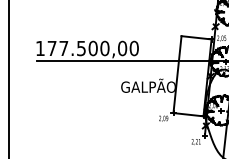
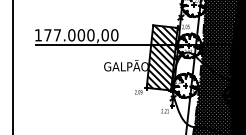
text: (81, 48) -> (71, 35), 177.500,00 -> 177.000,00
hatch: (192, 75) -> (162, 57), added

